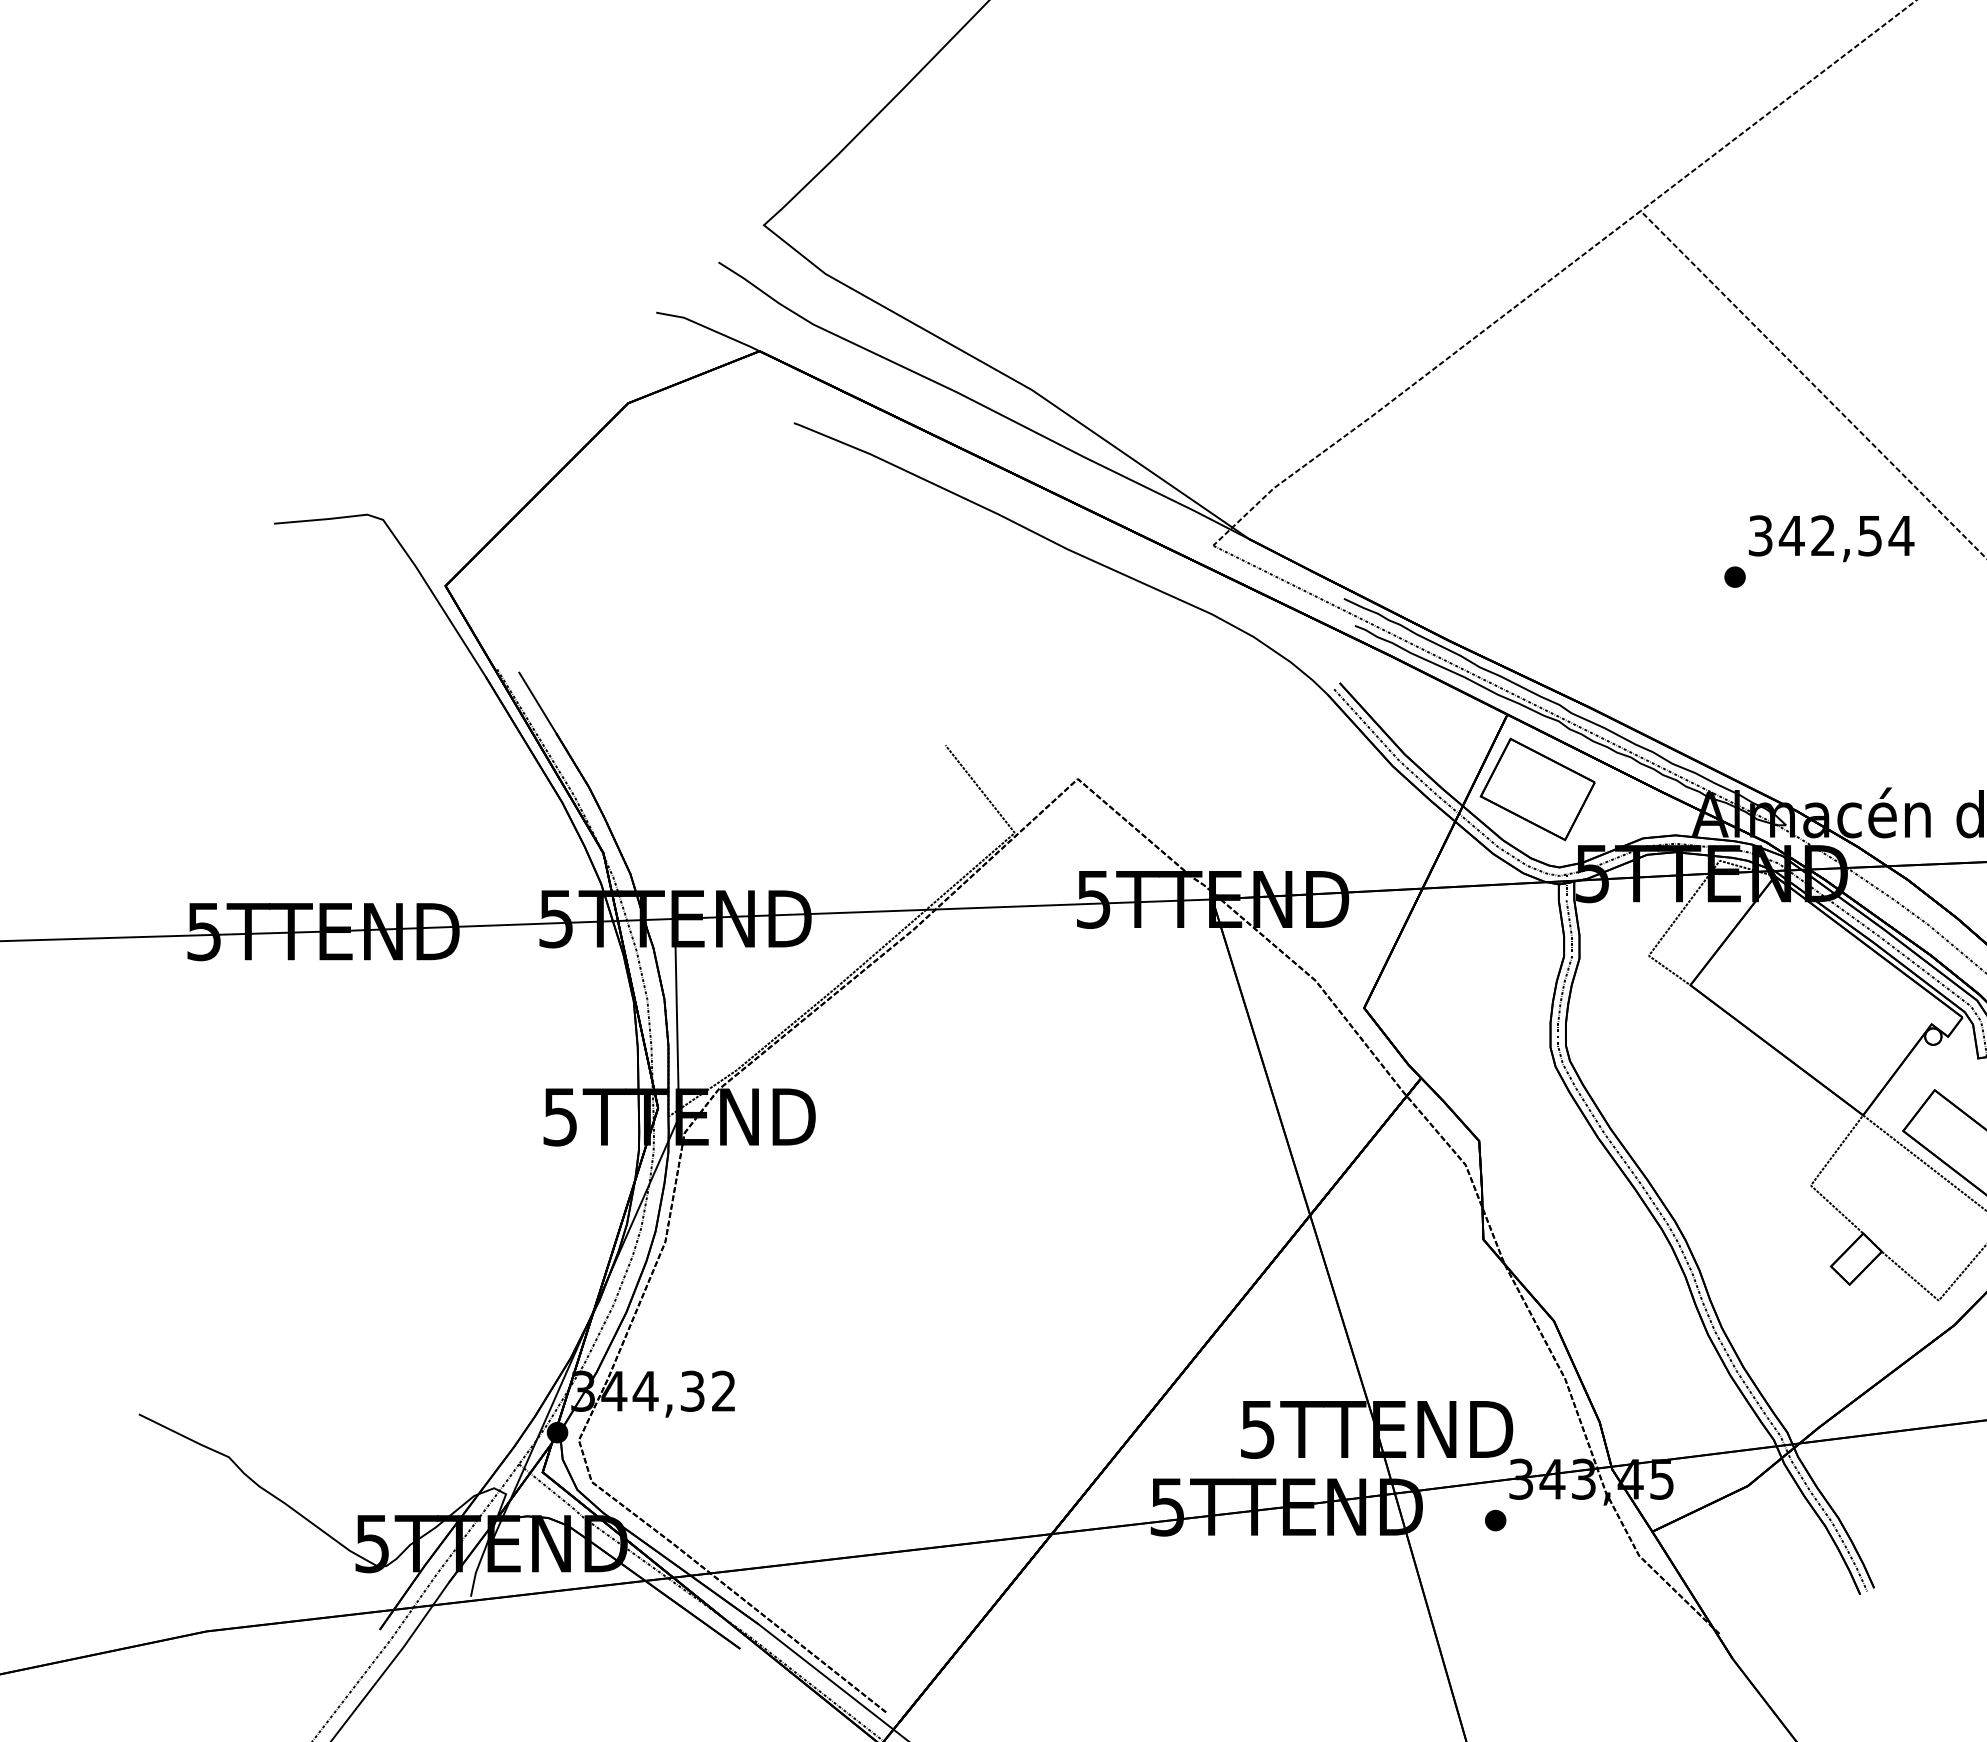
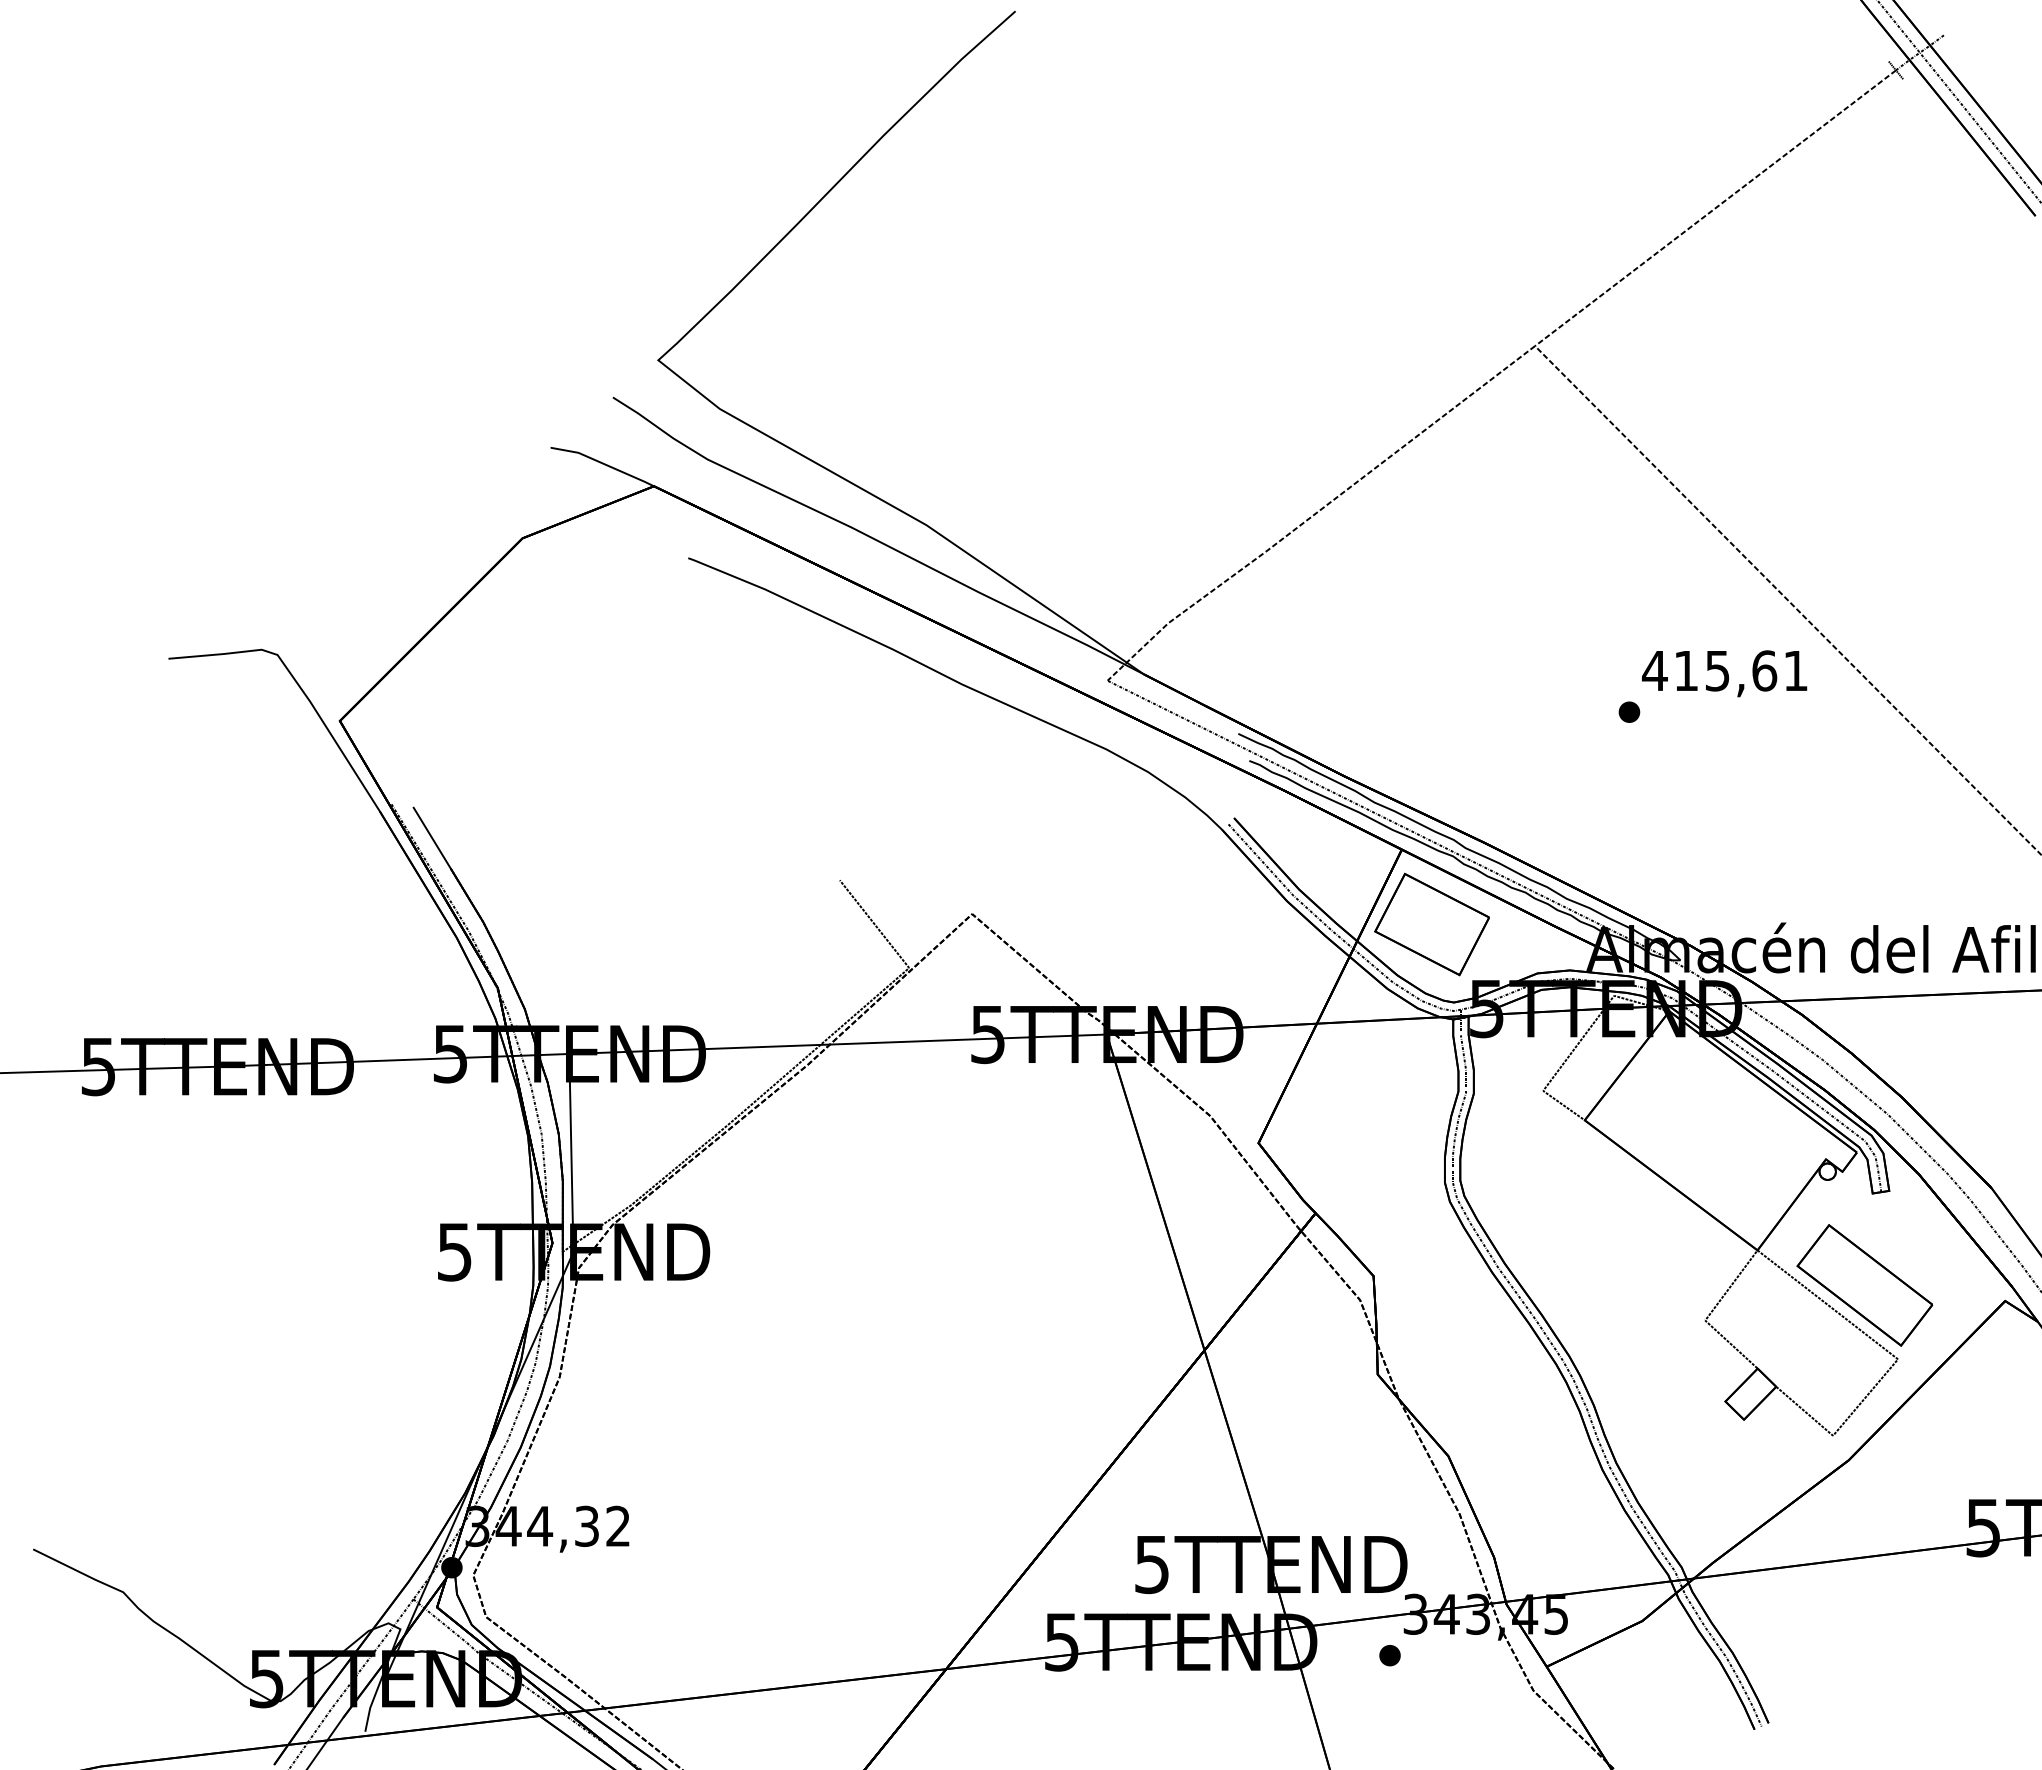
text: (1831, 535) -> (1725, 670), 342,54 -> 415,61

